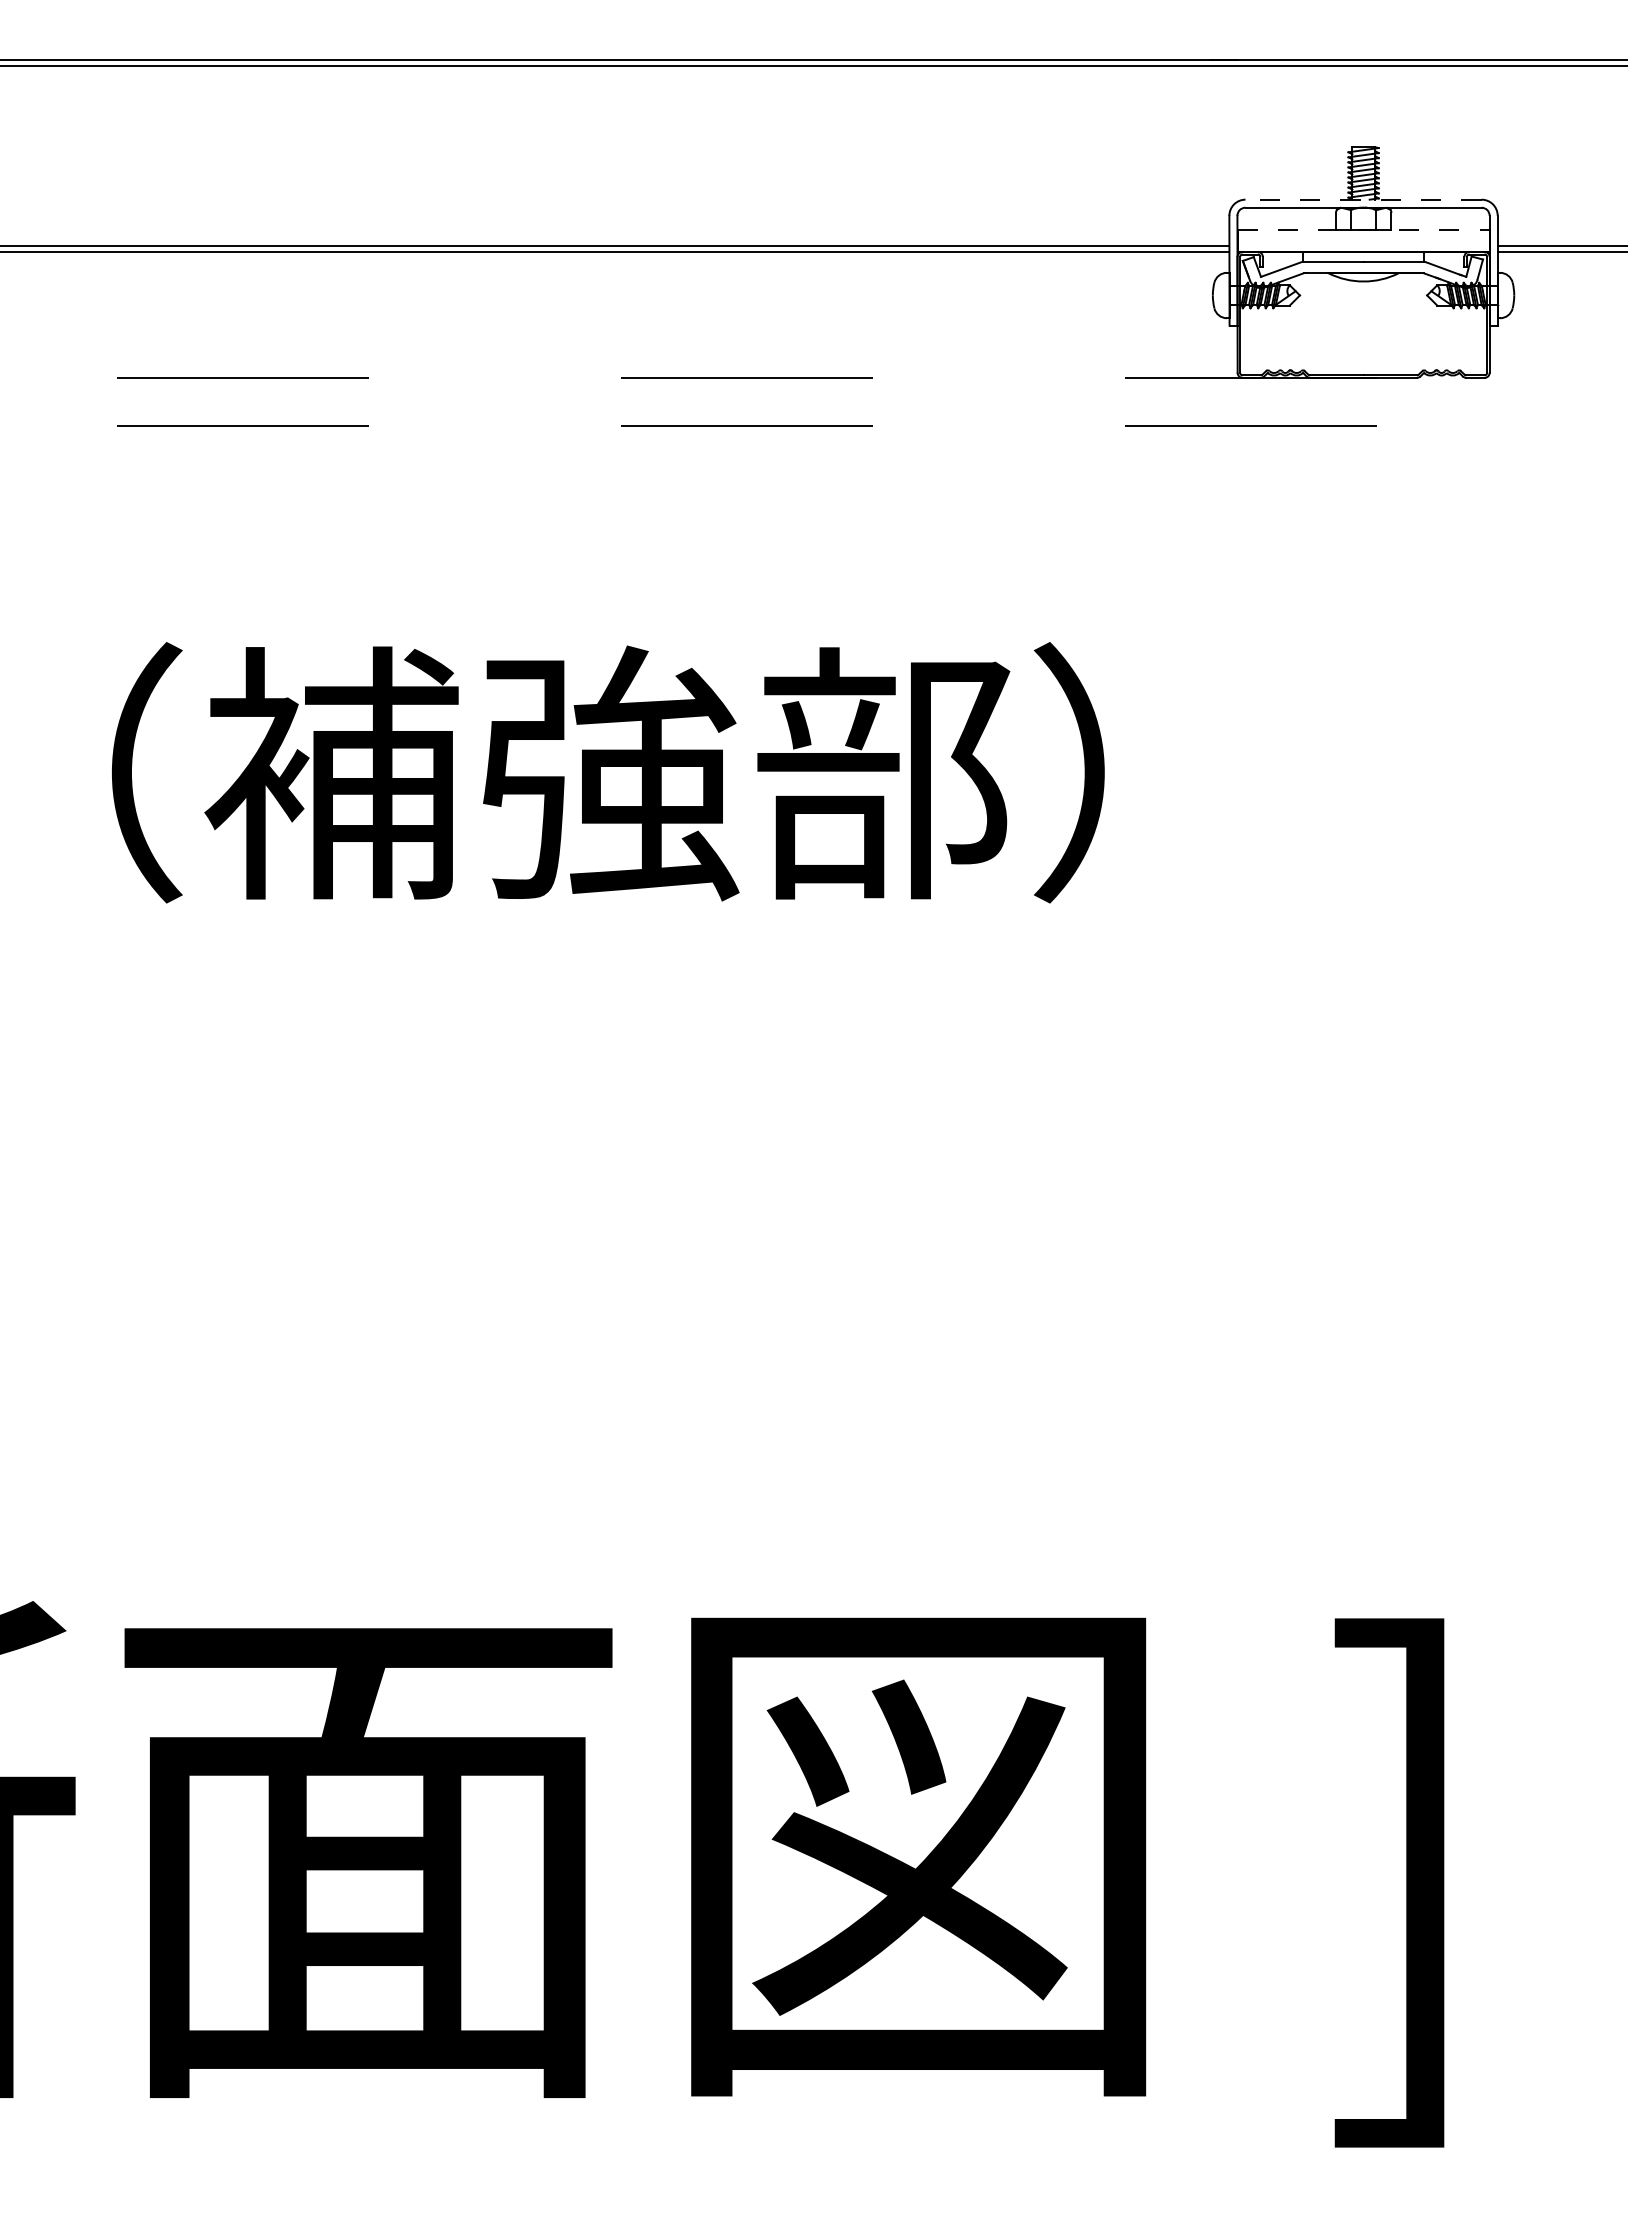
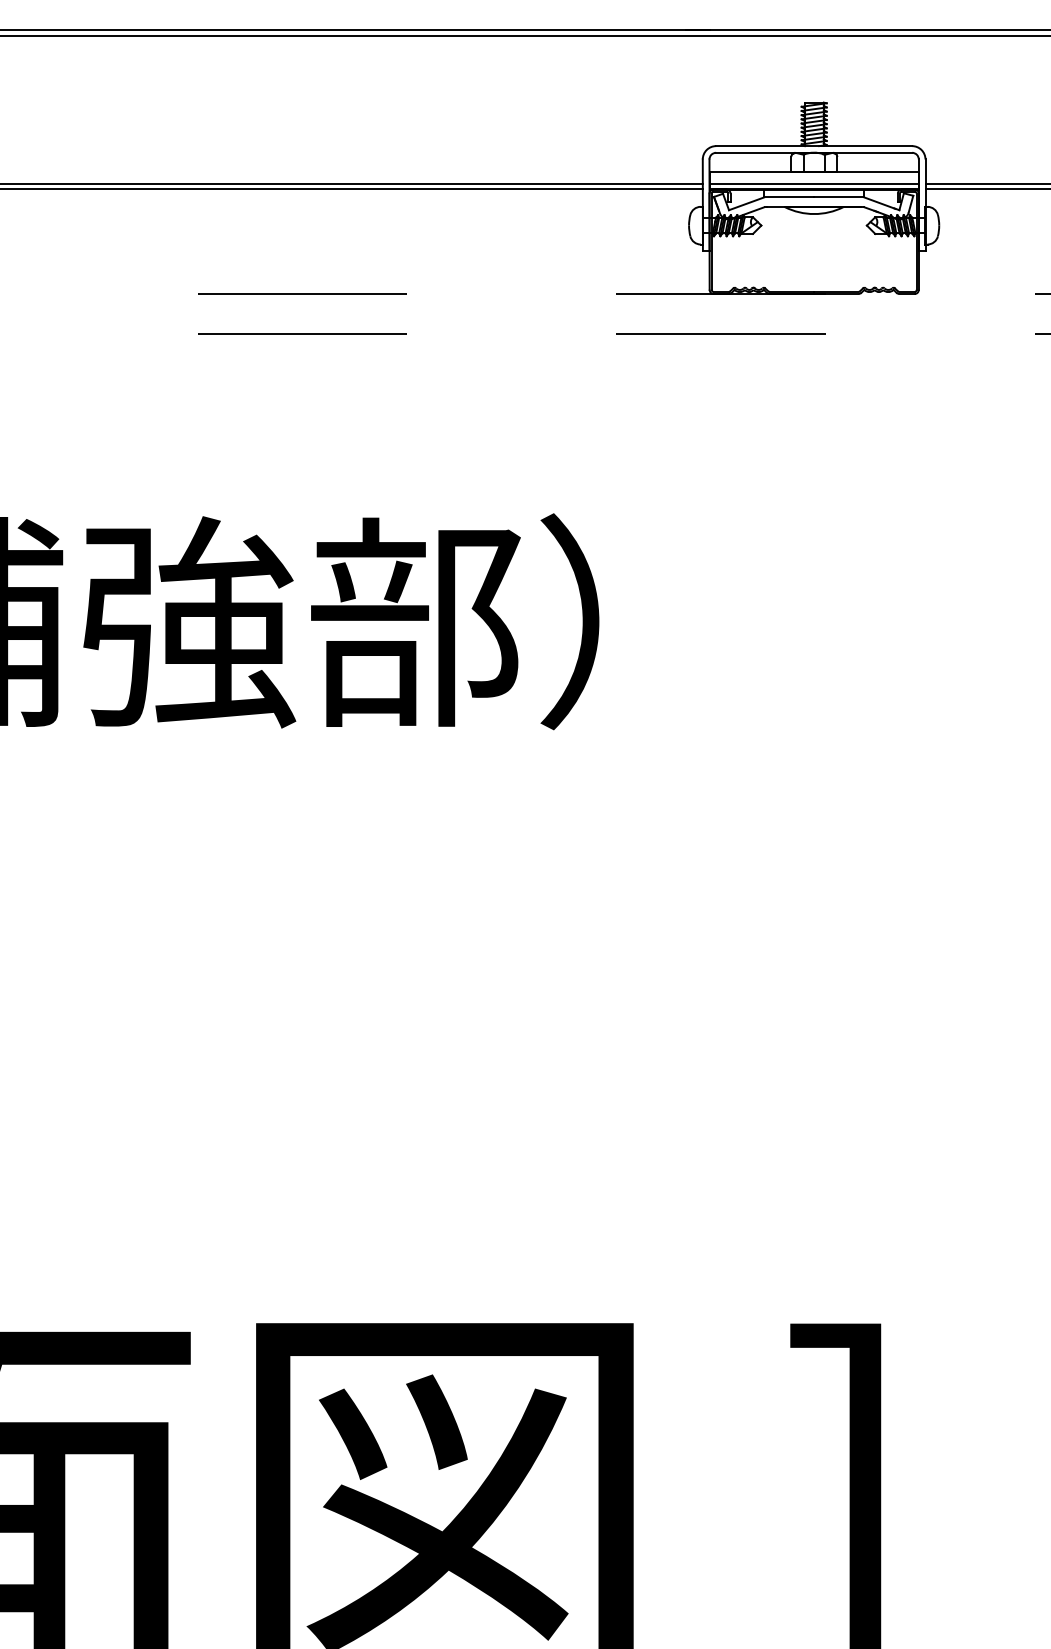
line: (1363, 199) -> (814, 145), dashed -> solid
line: (1364, 230) -> (814, 171), dashed -> solid
line: (1363, 245) -> (814, 184), added

